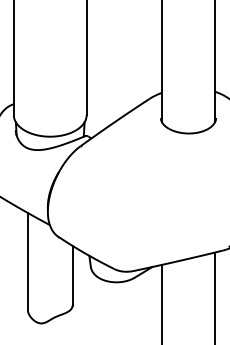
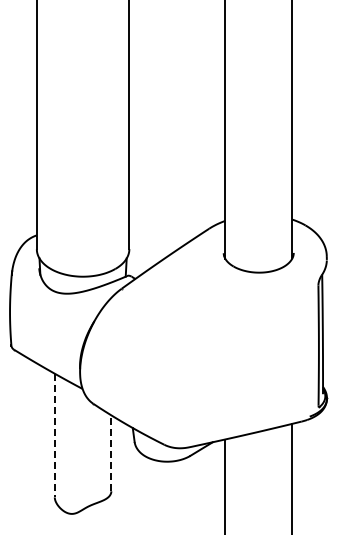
line: (27, 261) -> (54, 435), solid -> dashed
line: (72, 275) -> (111, 453), solid -> dashed

